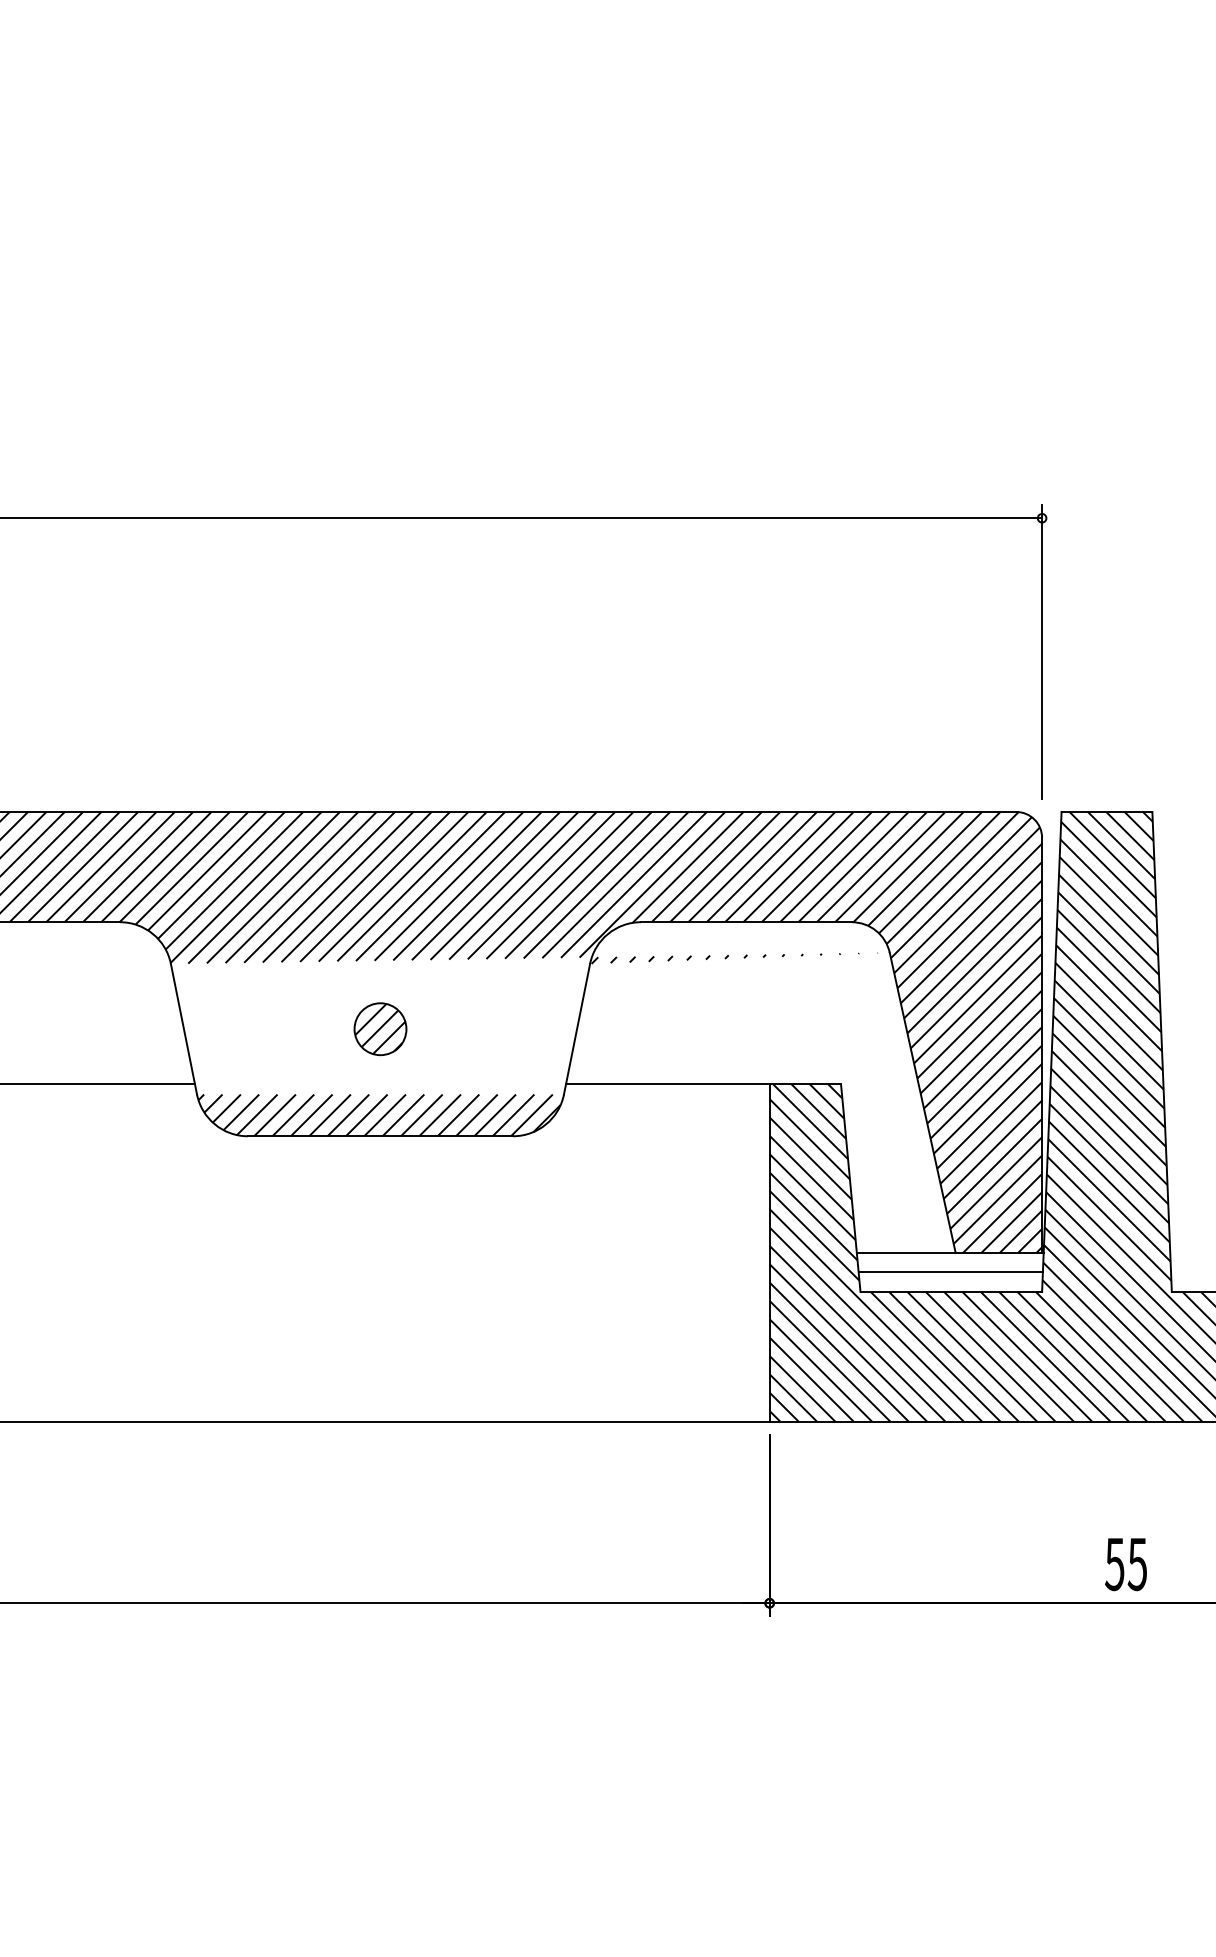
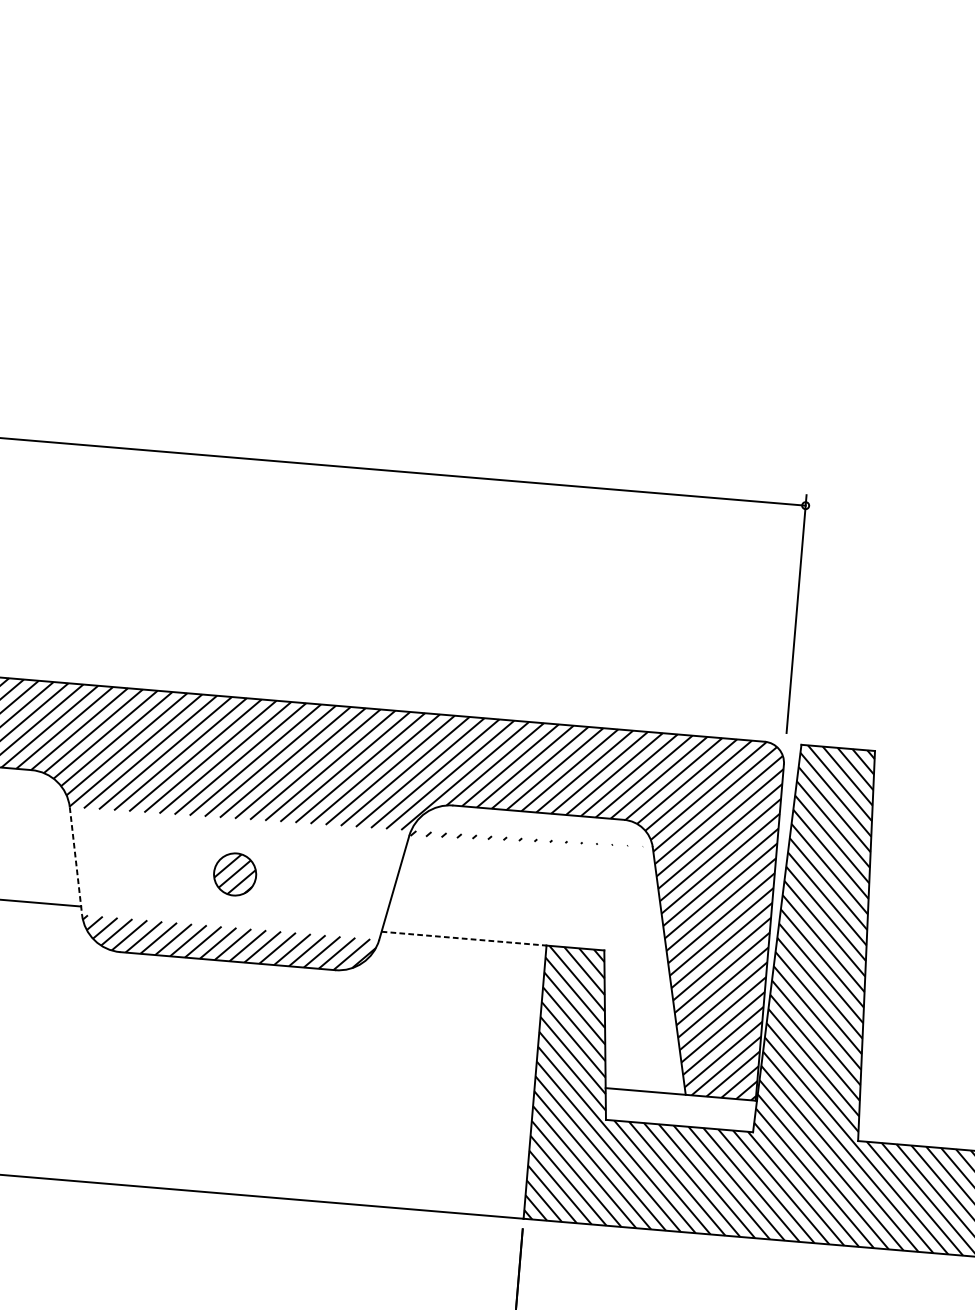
line: (183, 1029) -> (75, 861), solid -> dashed
line: (667, 1084) -> (463, 938), solid -> dashed
line: (950, 1272) -> (680, 1110), removed

